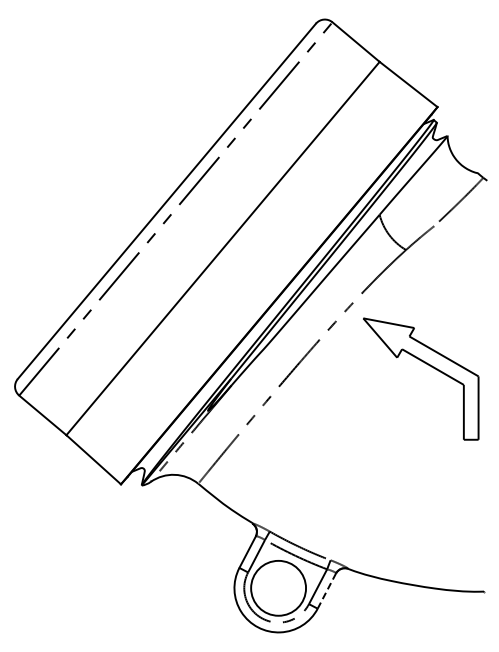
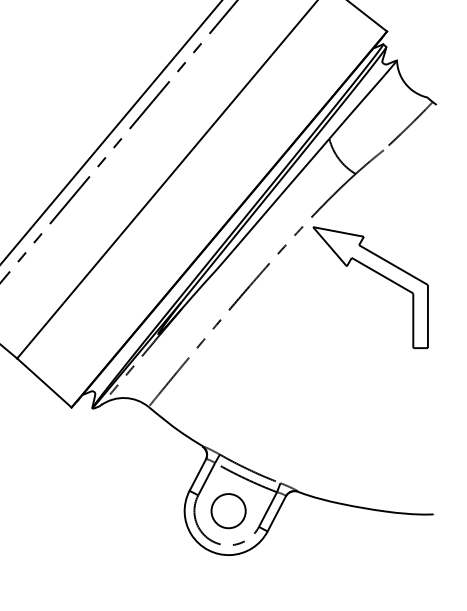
part: (429, 366) -> (379, 275), moved
circle: (278, 588) -> (228, 511), size x0.62
line: (326, 591) -> (276, 514), dashed -> solid

